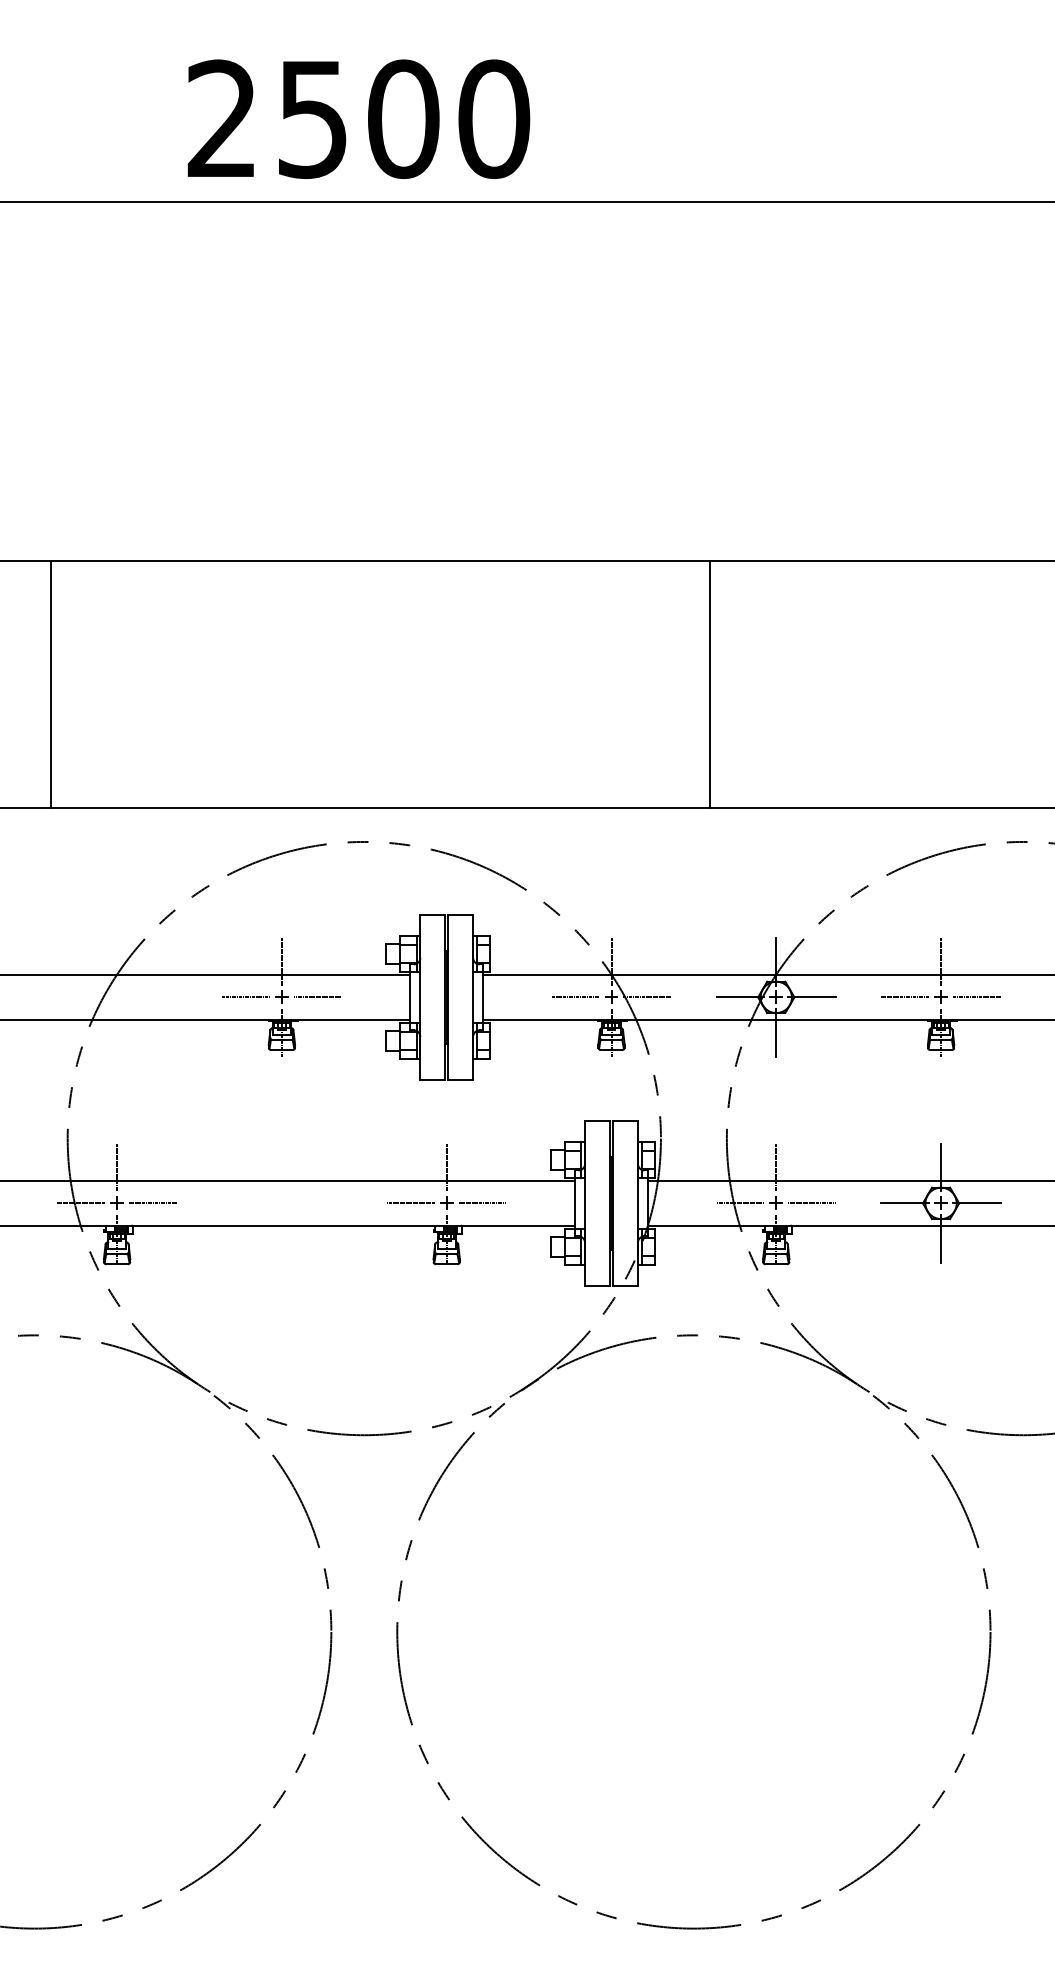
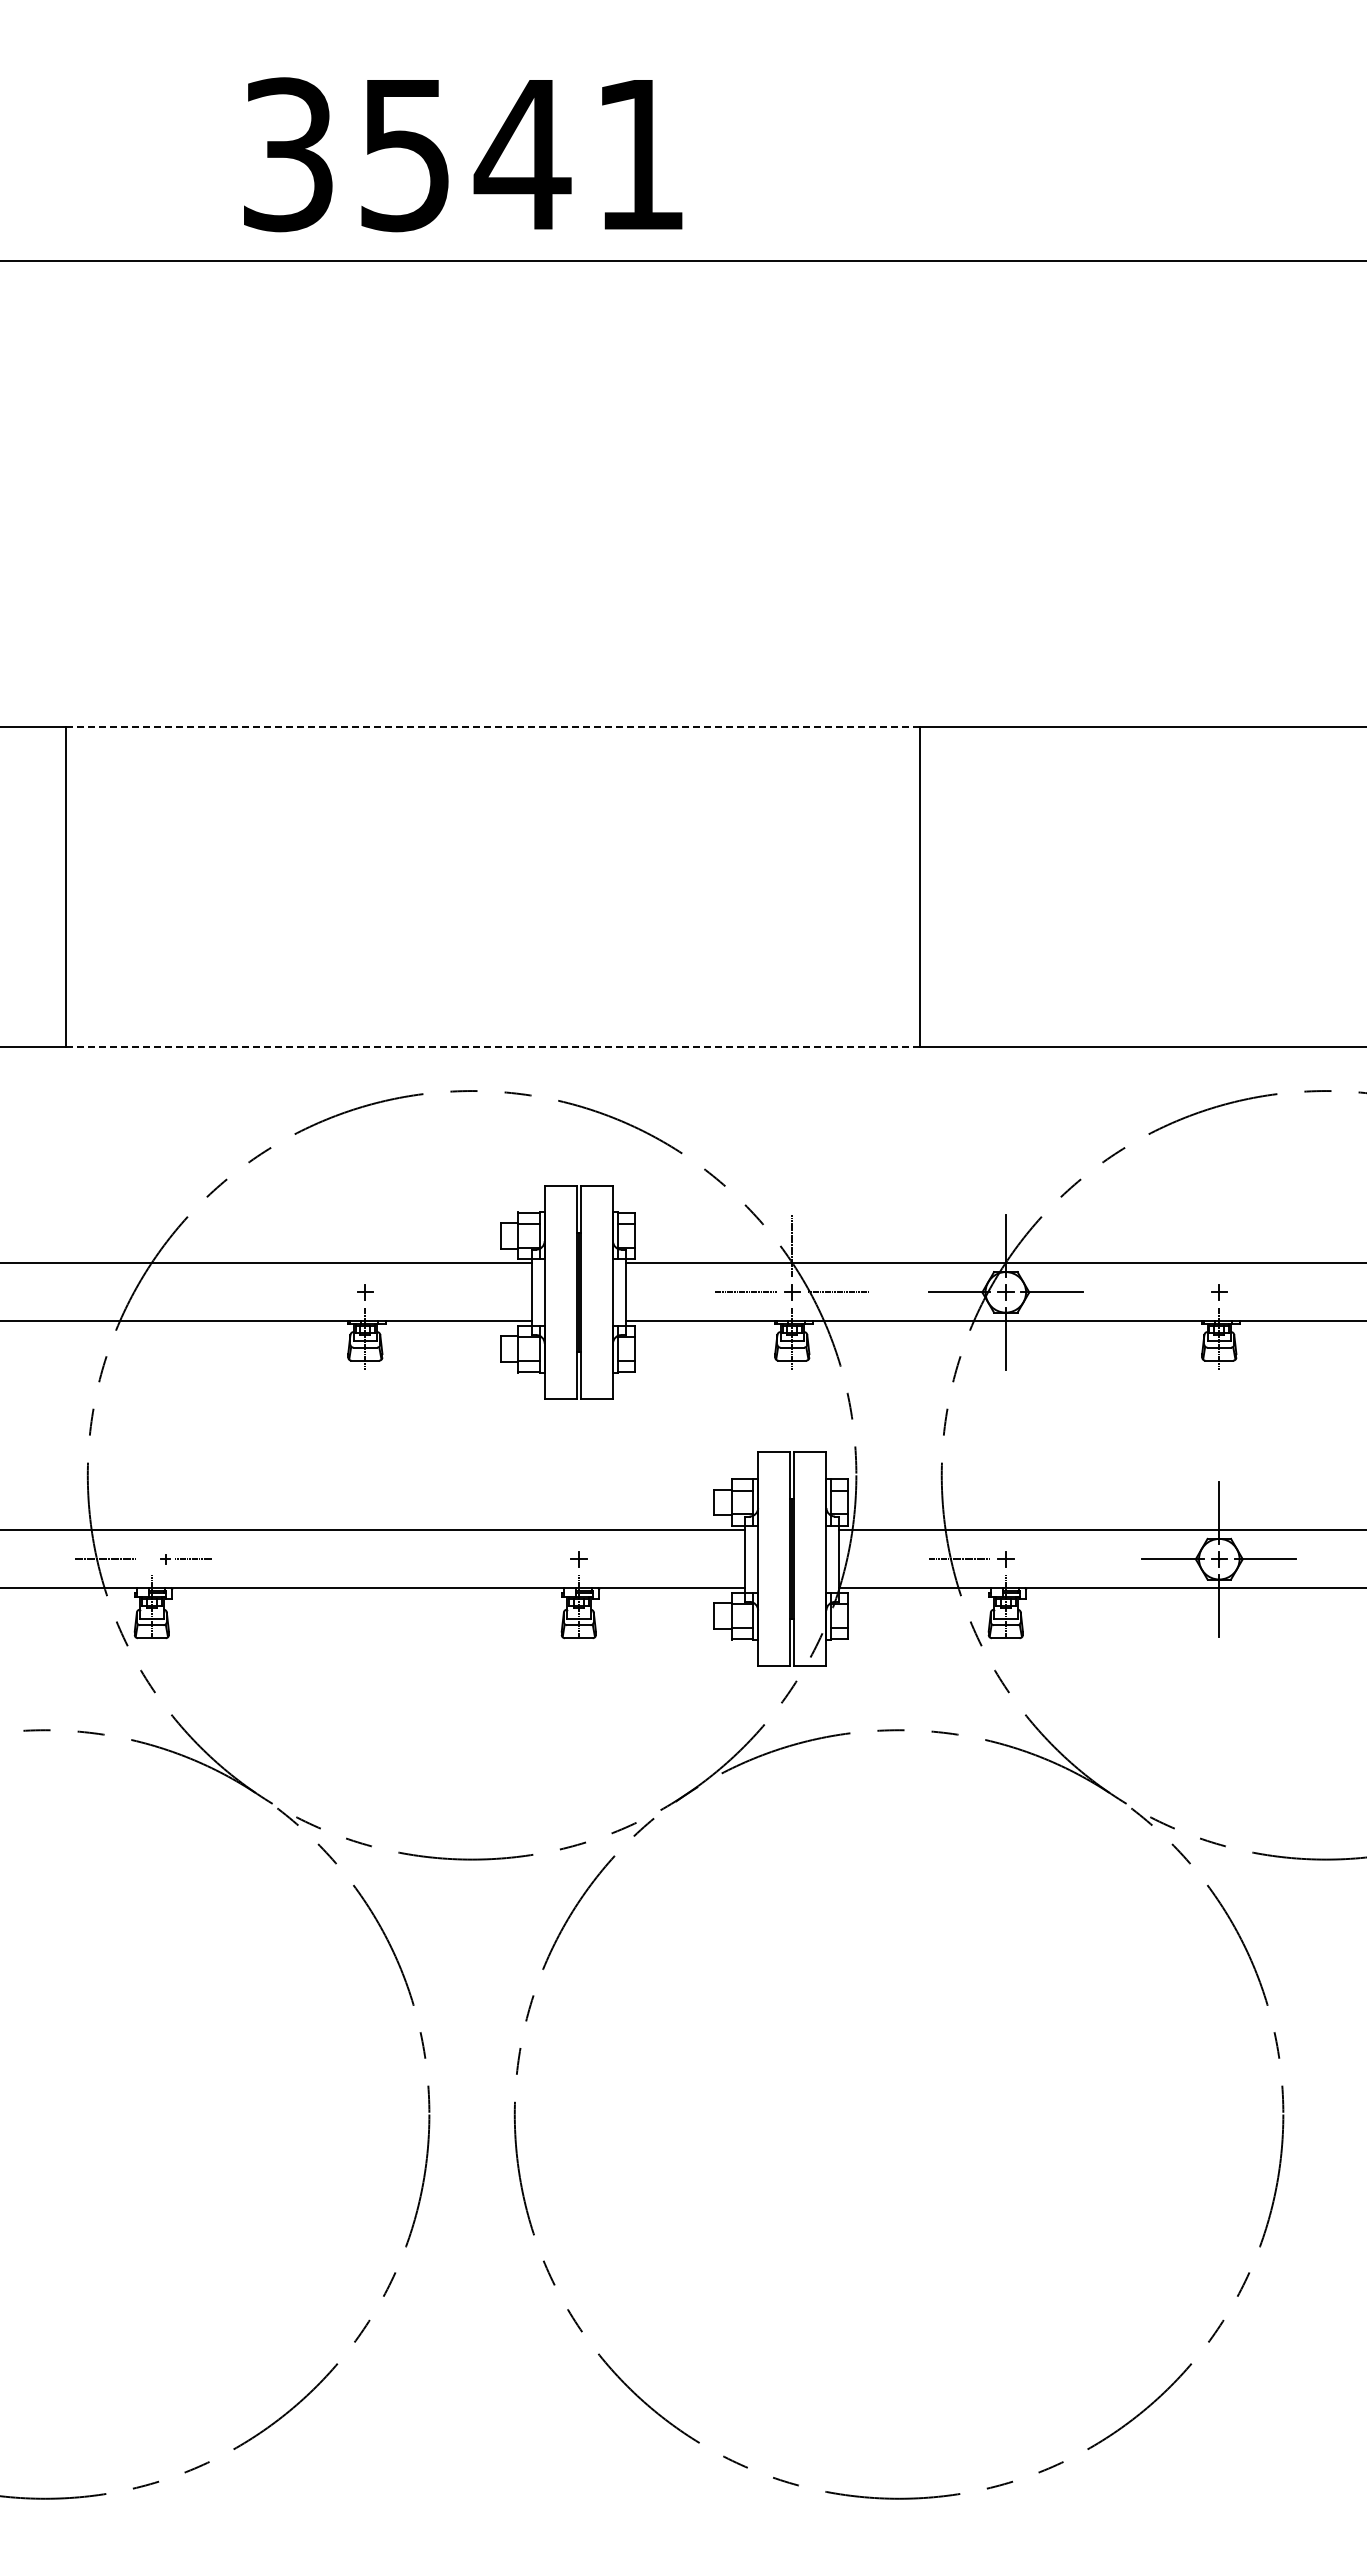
text: (358, 119) -> (464, 154), 2500 -> 3541
line: (380, 560) -> (493, 726), solid -> dashed
line: (380, 807) -> (493, 1046), solid -> dashed
line: (282, 961) -> (365, 1246), removed
line: (941, 961) -> (1219, 1246), removed
line: (245, 997) -> (318, 1292), removed
line: (317, 997) -> (411, 1292), removed
line: (904, 997) -> (1172, 1292), removed
line: (976, 997) -> (1265, 1292), removed
line: (116, 1167) -> (151, 1512), removed
line: (446, 1167) -> (578, 1512), removed
line: (776, 1167) -> (1005, 1512), removed
part: (143, 1203) -> (185, 1559), size x0.6
line: (410, 1203) -> (532, 1559), removed
line: (481, 1203) -> (624, 1559), removed
line: (811, 1203) -> (1051, 1559), removed

